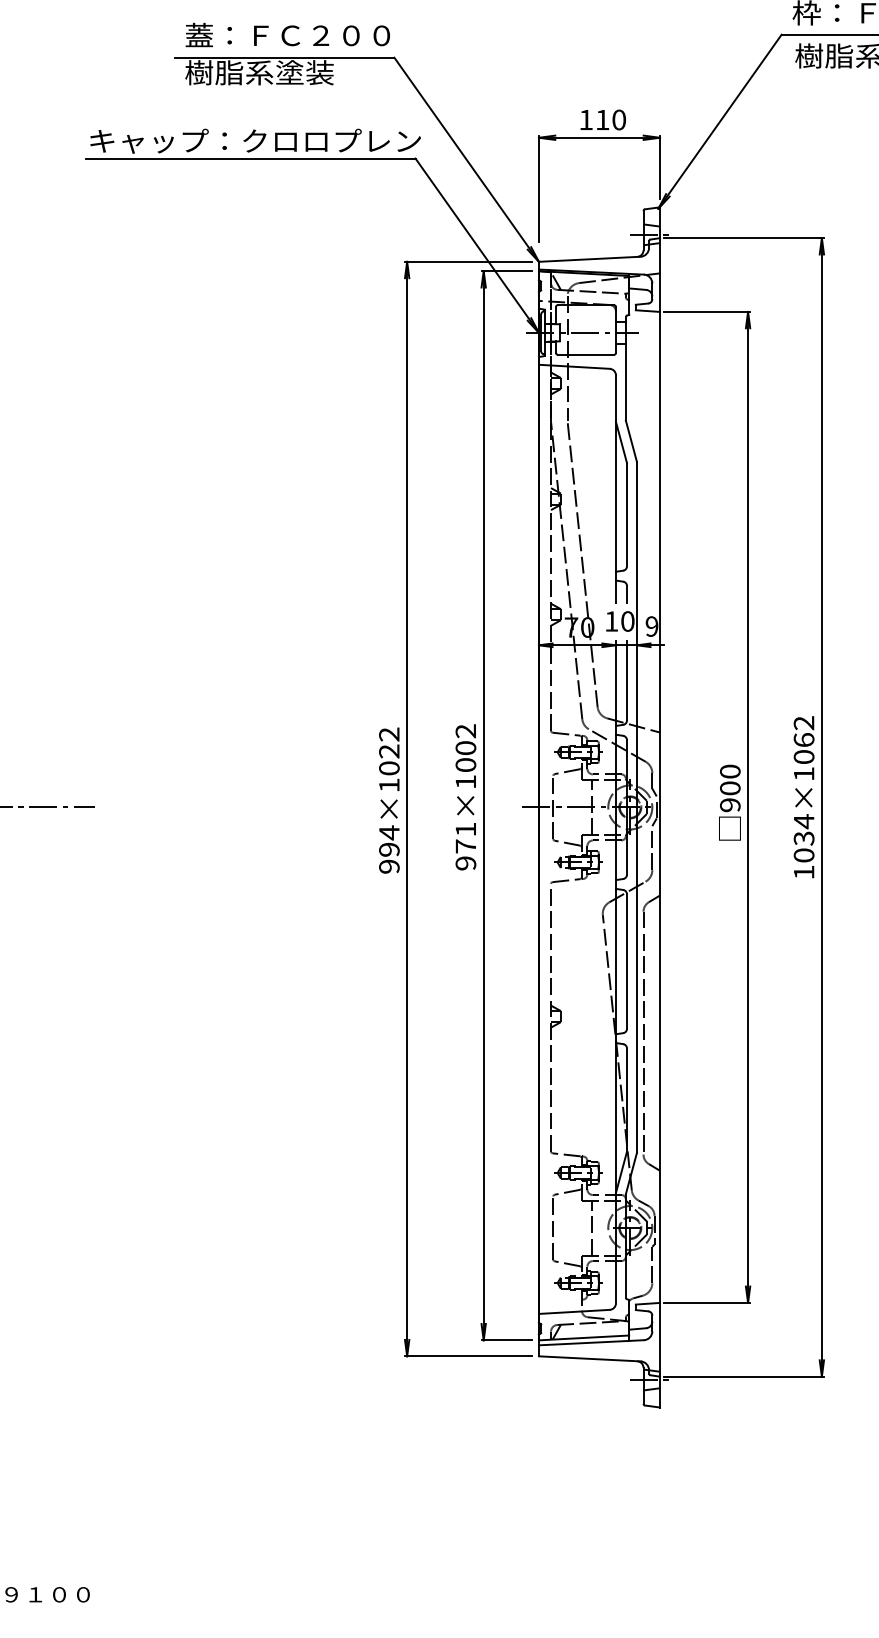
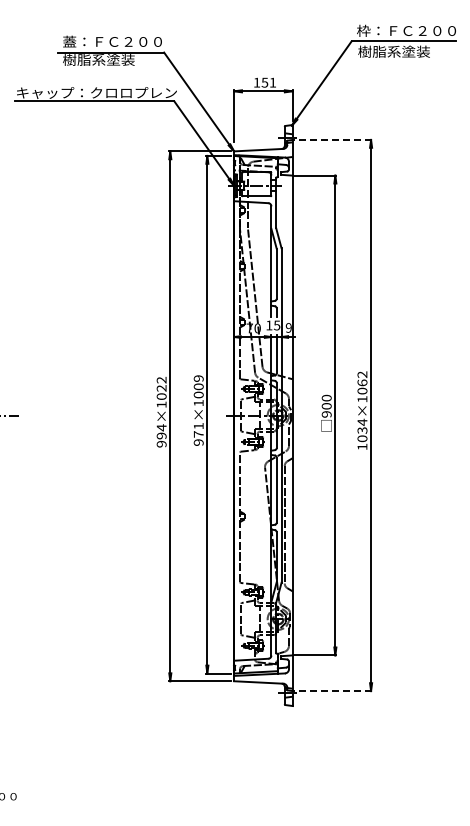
text: (609, 119) -> (268, 82), 110 -> 151
line: (744, 237) -> (333, 139), solid -> dashed
text: (626, 621) -> (276, 325), 10 -> 15
text: (465, 730) -> (198, 378), 971×1002 -> 971×1009
line: (744, 1377) -> (333, 691), solid -> dashed

